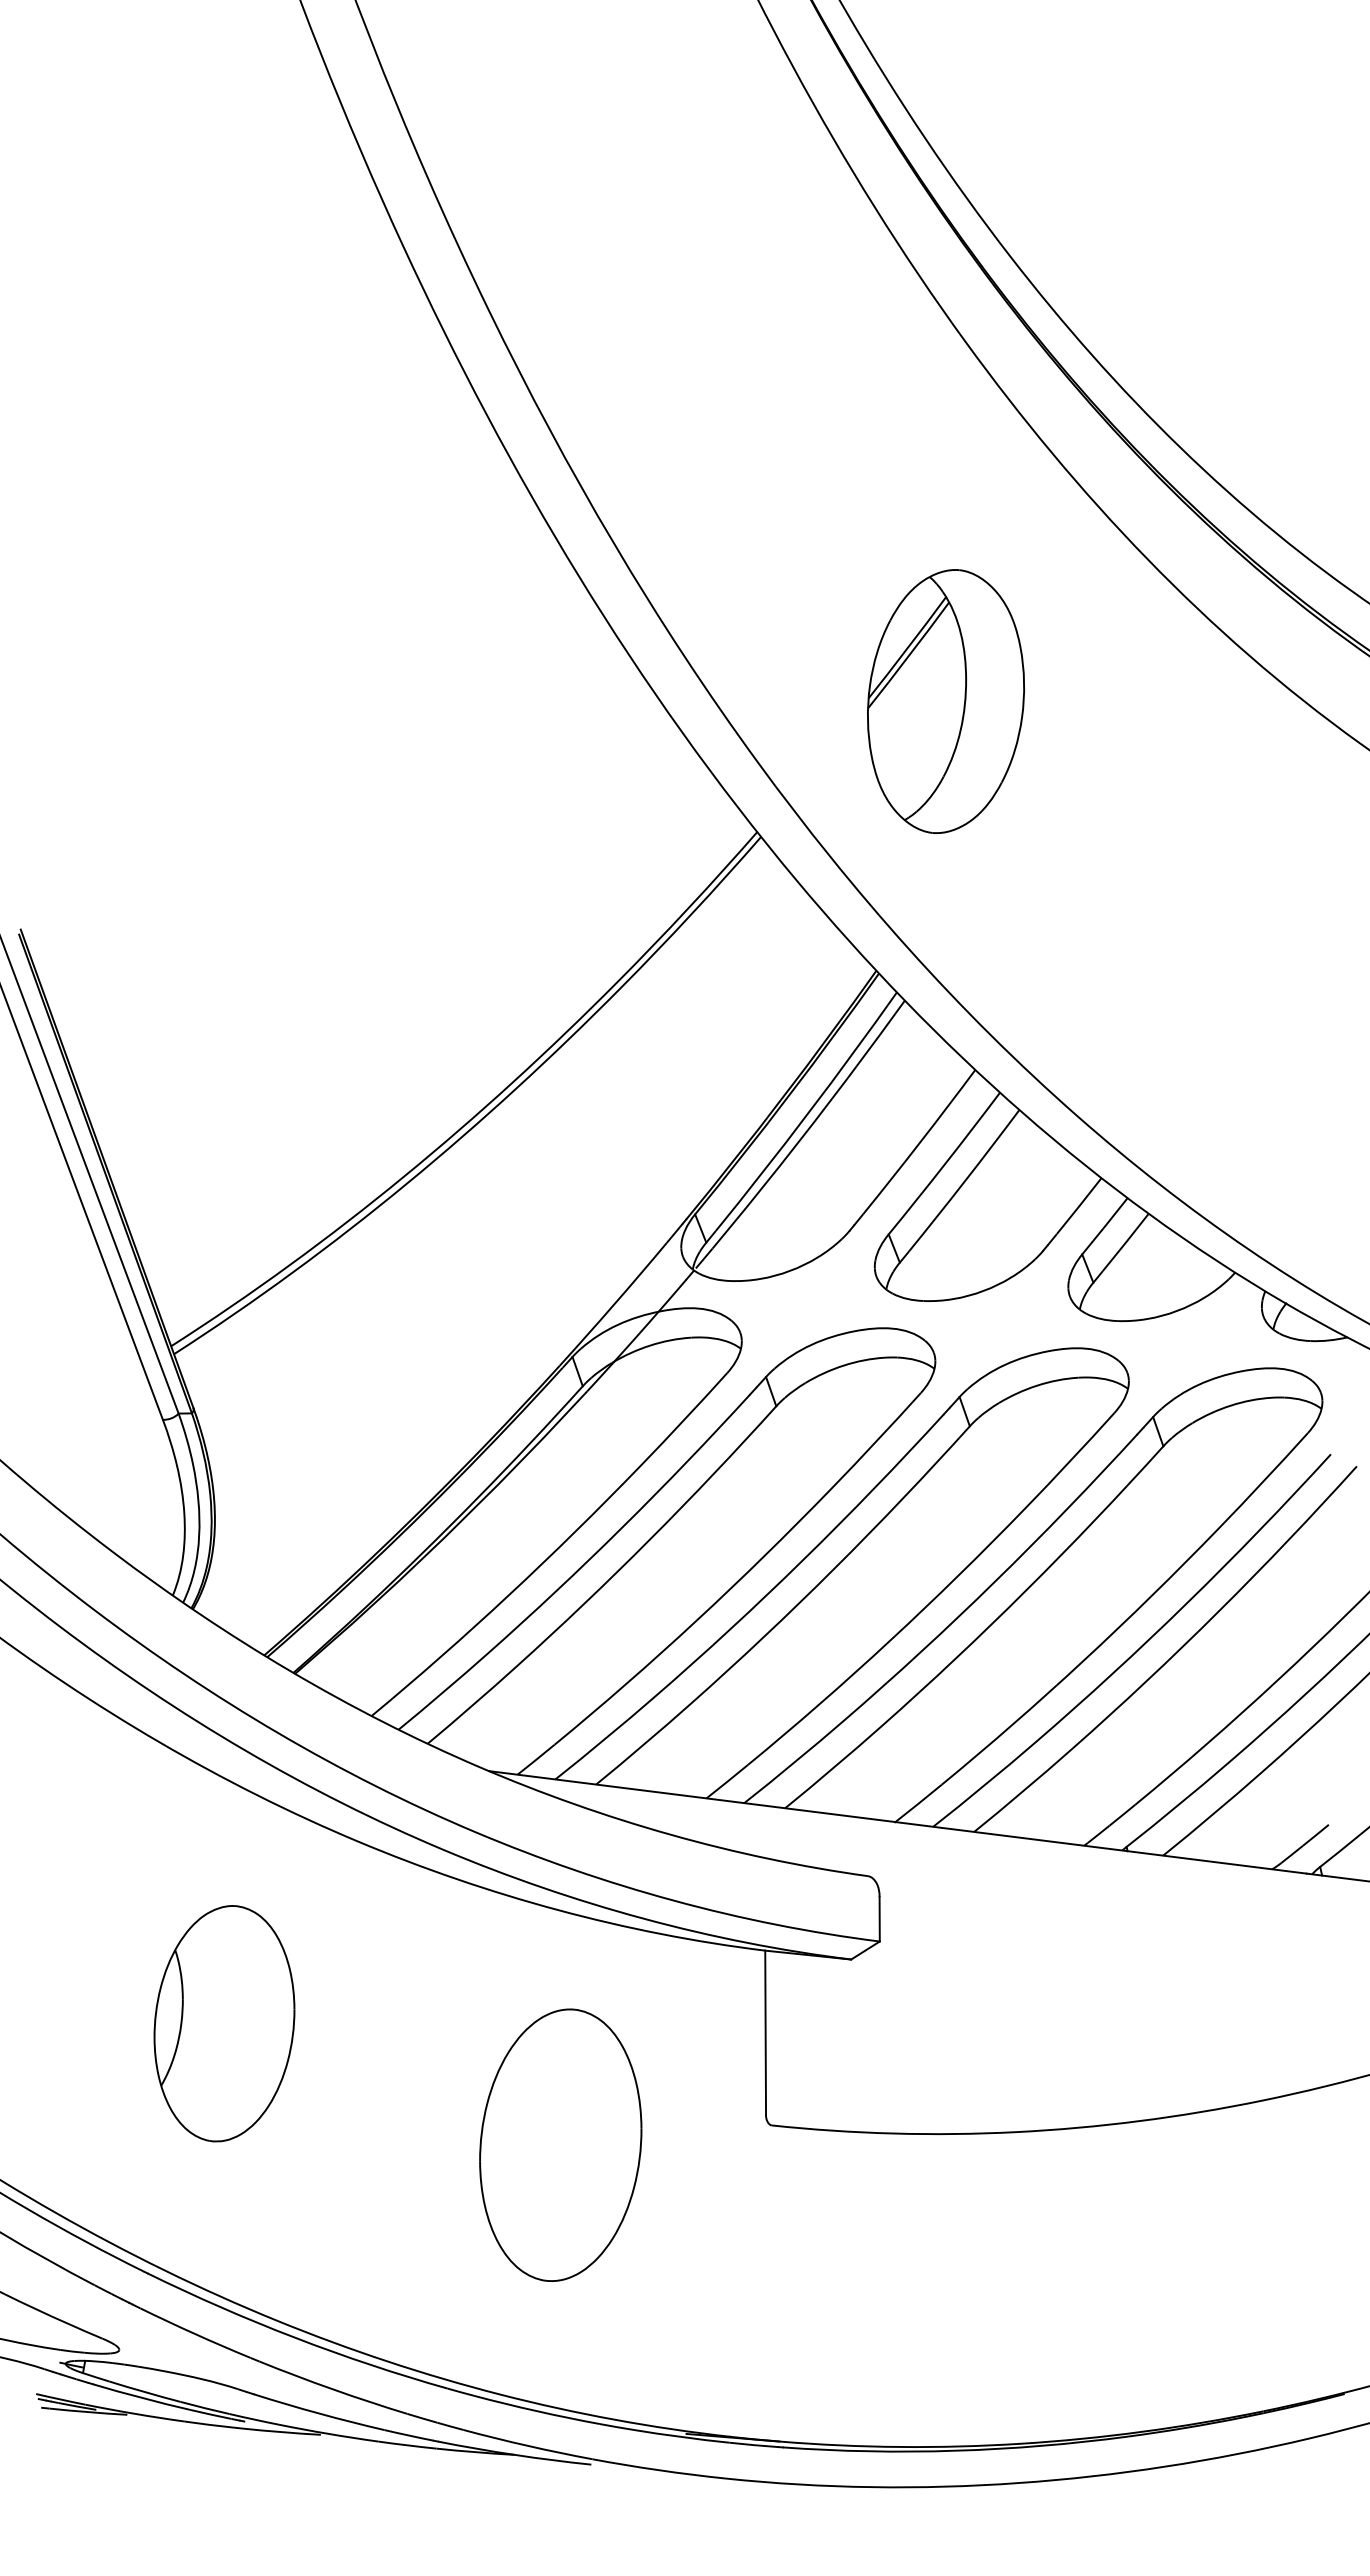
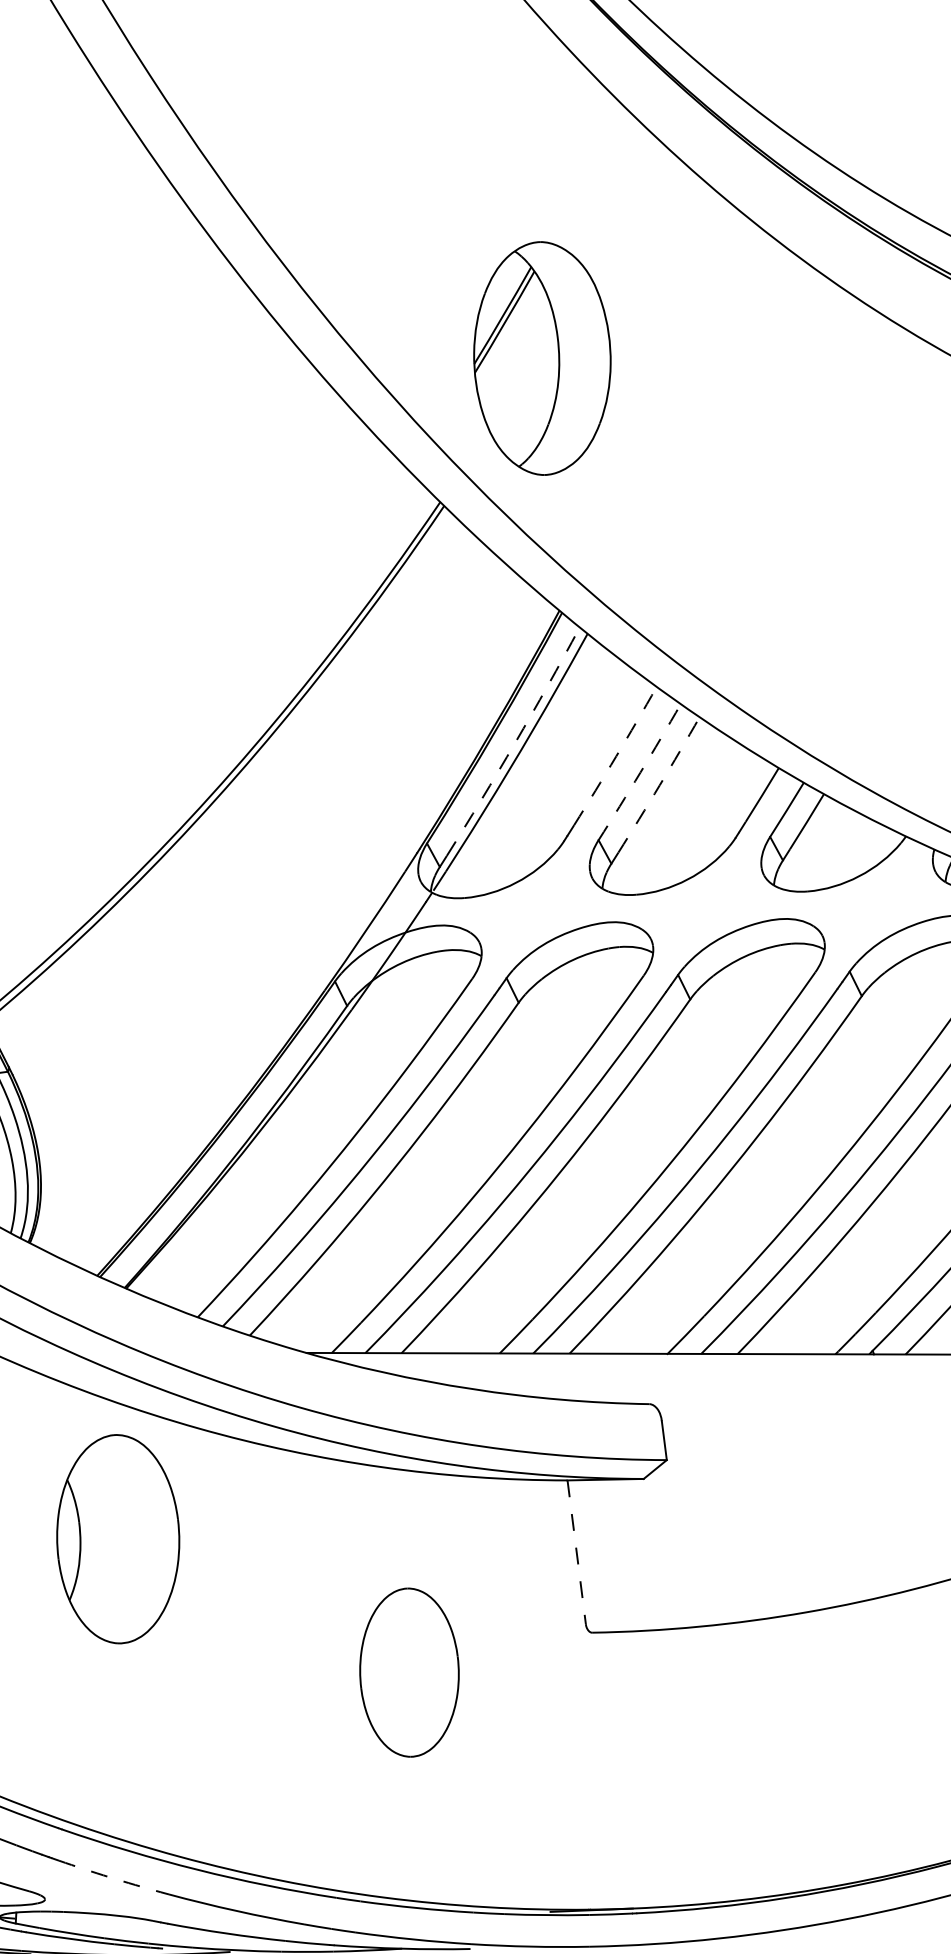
part: (946, 701) -> (542, 358), moved
arc: (808, 1113) -> (515, 742), solid -> dashed
arc: (920, 1142) -> (616, 756), solid -> dashed
arc: (945, 1164) -> (640, 772), solid -> dashed
arc: (965, 1181) -> (660, 785), solid -> dashed
part: (224, 2023) -> (118, 1538), moved
line: (765, 2033) -> (576, 1552), solid -> dashed
part: (560, 2144) -> (409, 1672), size x0.7
arc: (195, 2334) -> (110, 1877), solid -> dashed

